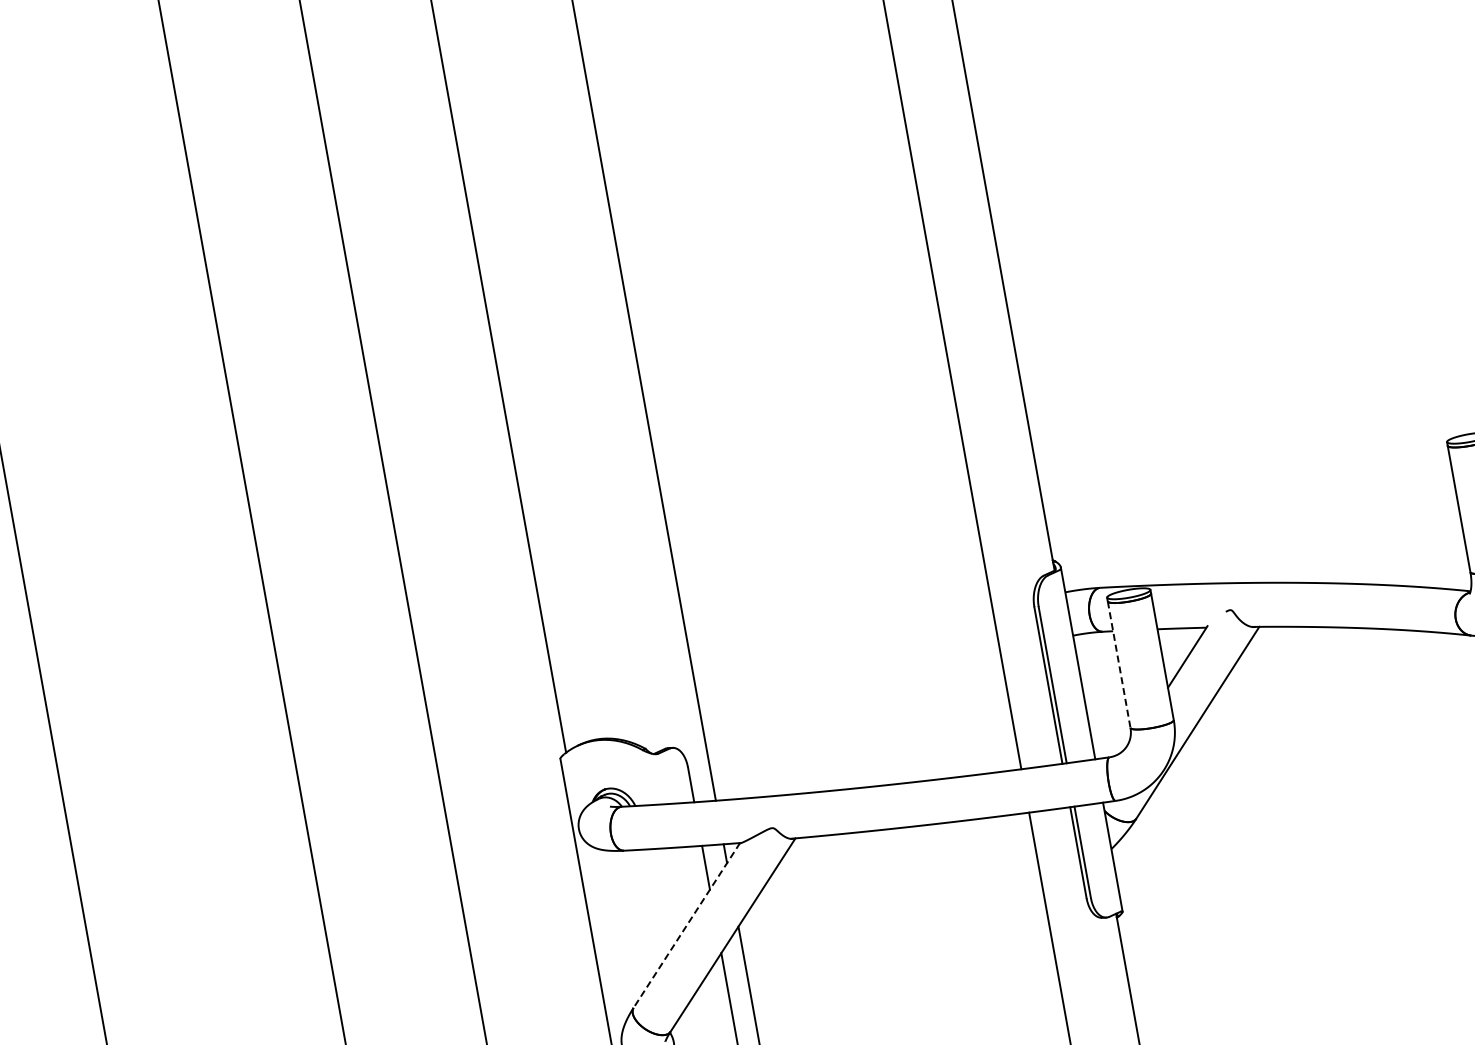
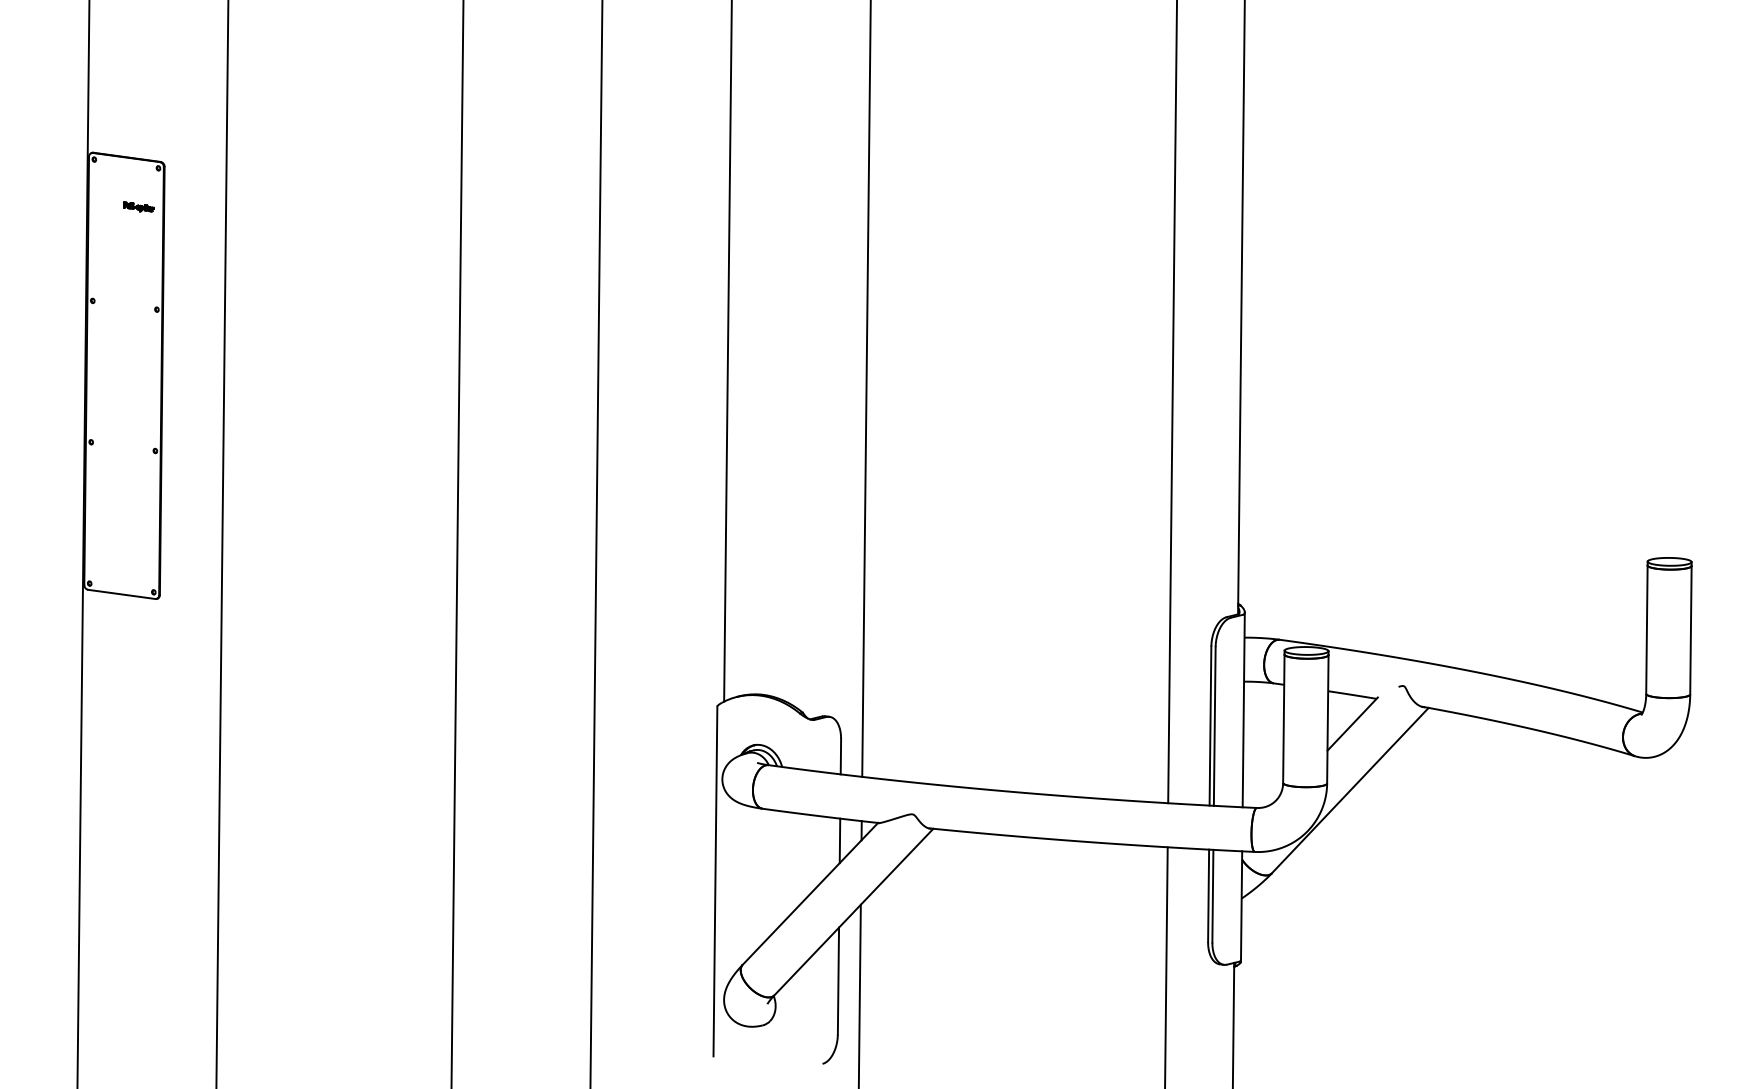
line: (1118, 665) -> (1283, 719), dashed -> solid
line: (687, 925) -> (810, 894), dashed -> solid

